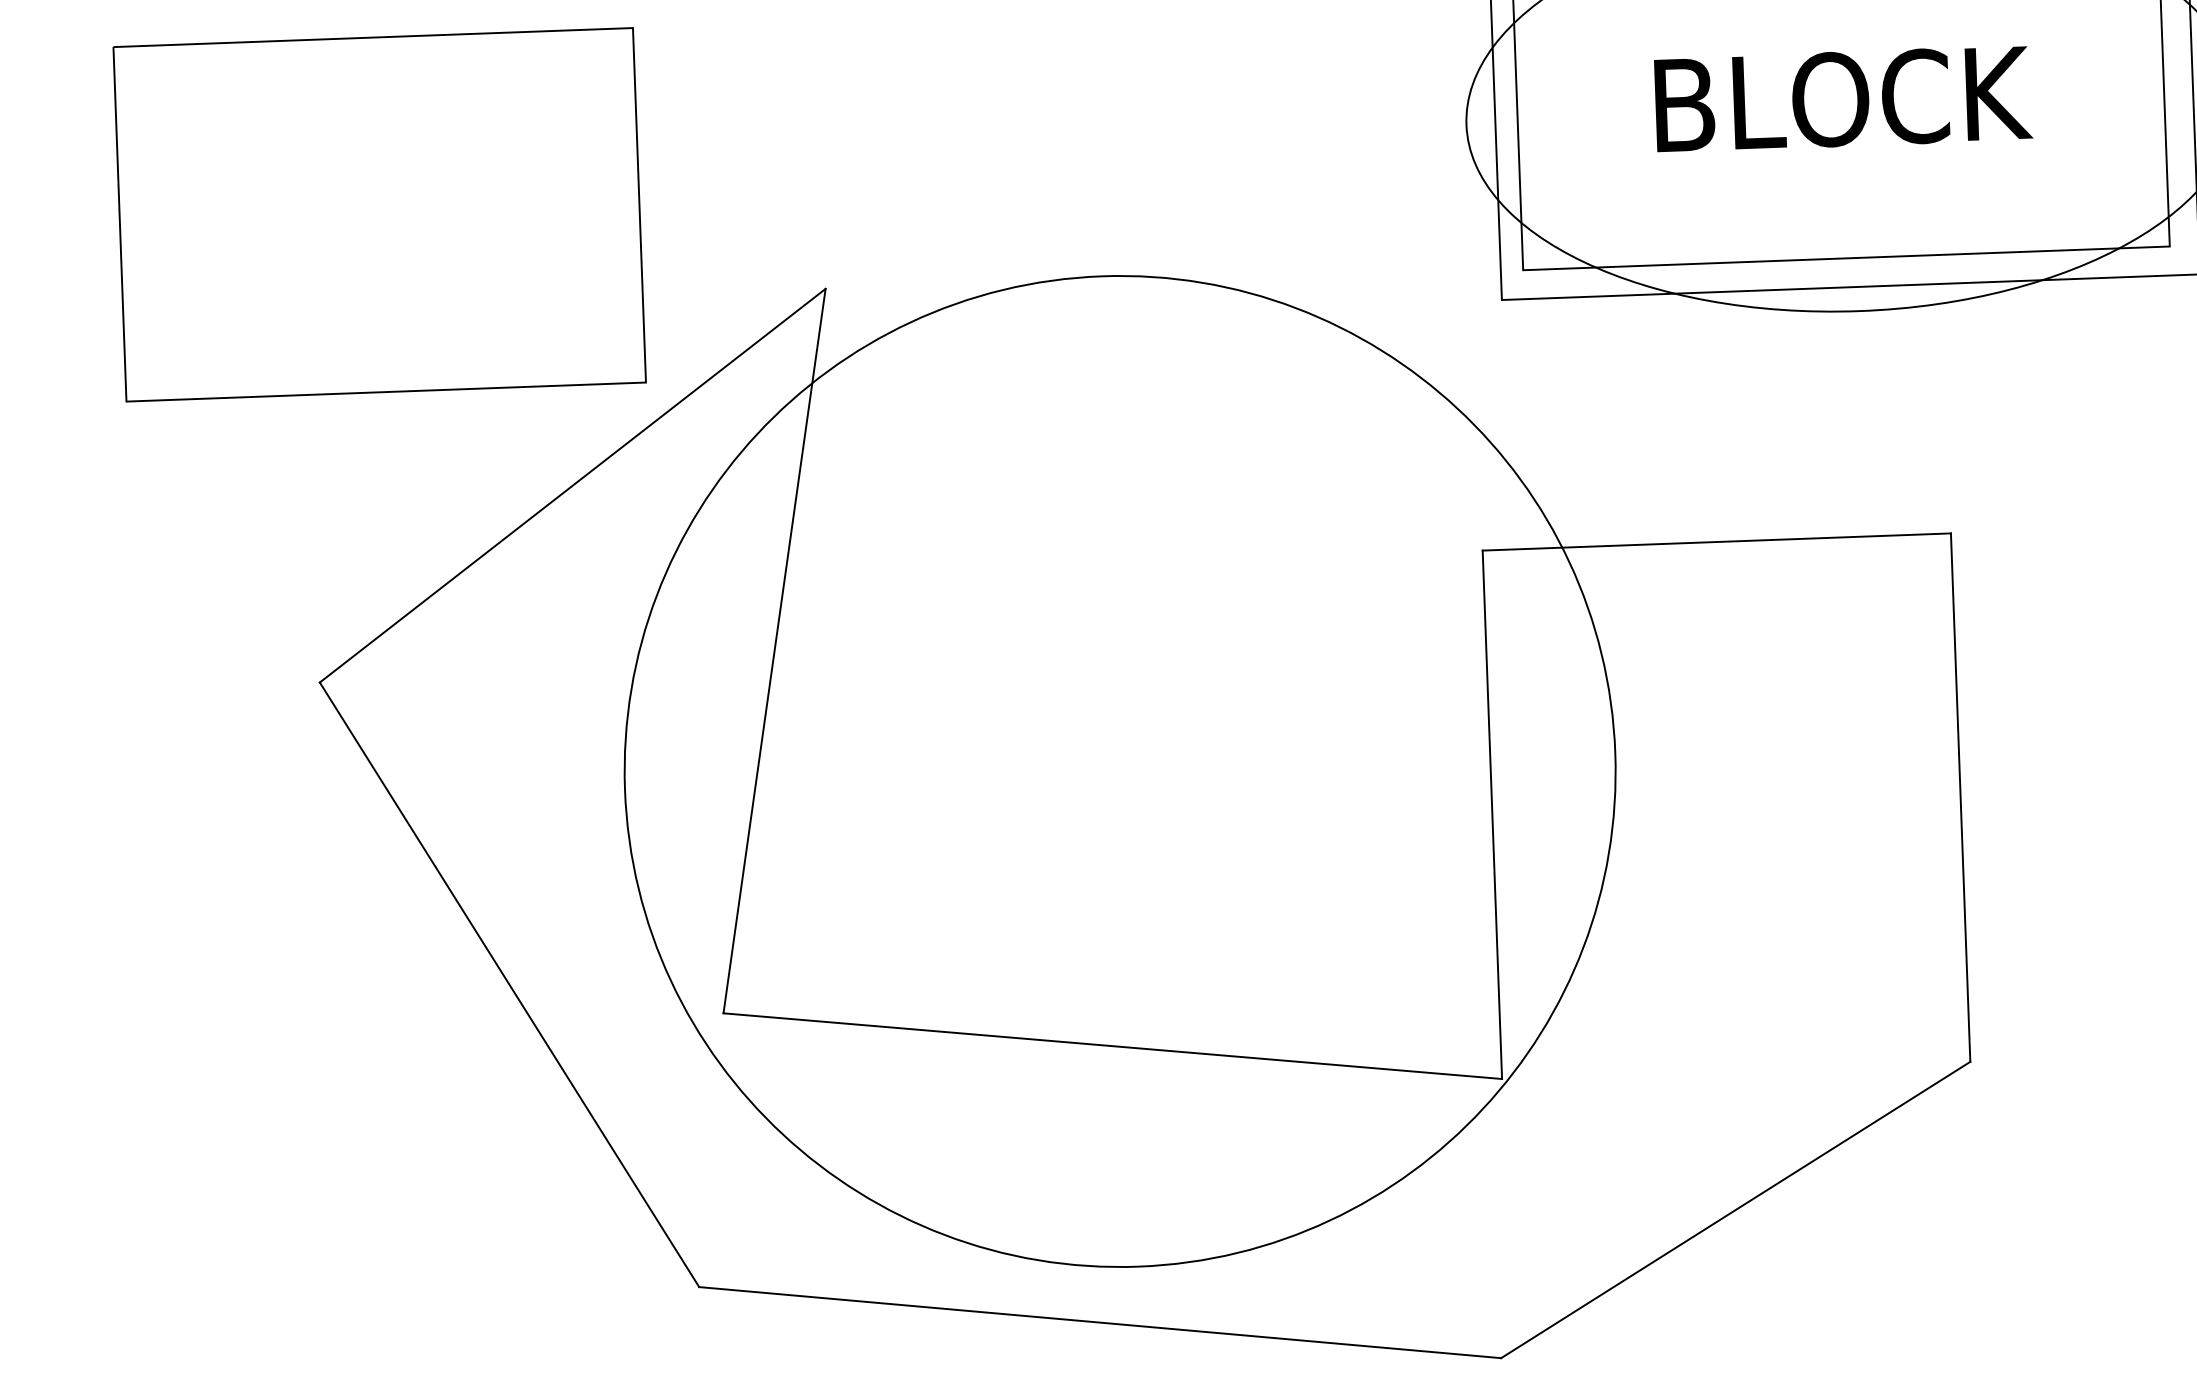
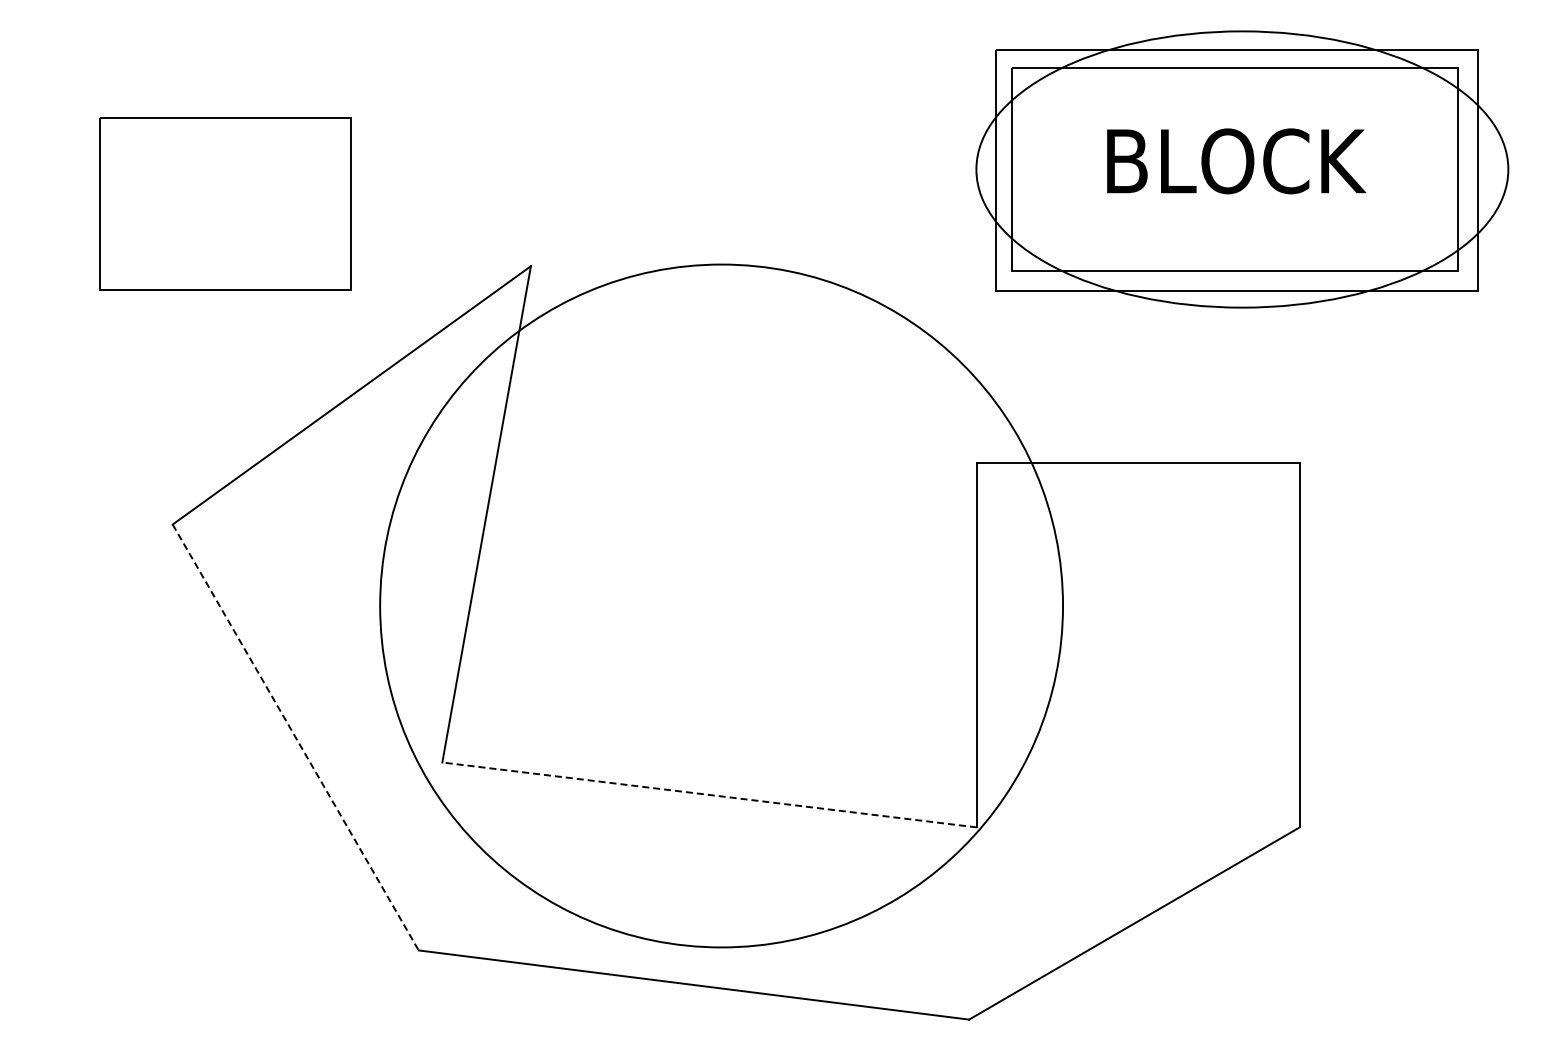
part: (379, 214) -> (225, 203), size x0.7
line: (509, 984) -> (295, 737), solid -> dashed
line: (1112, 1045) -> (709, 794), solid -> dashed

